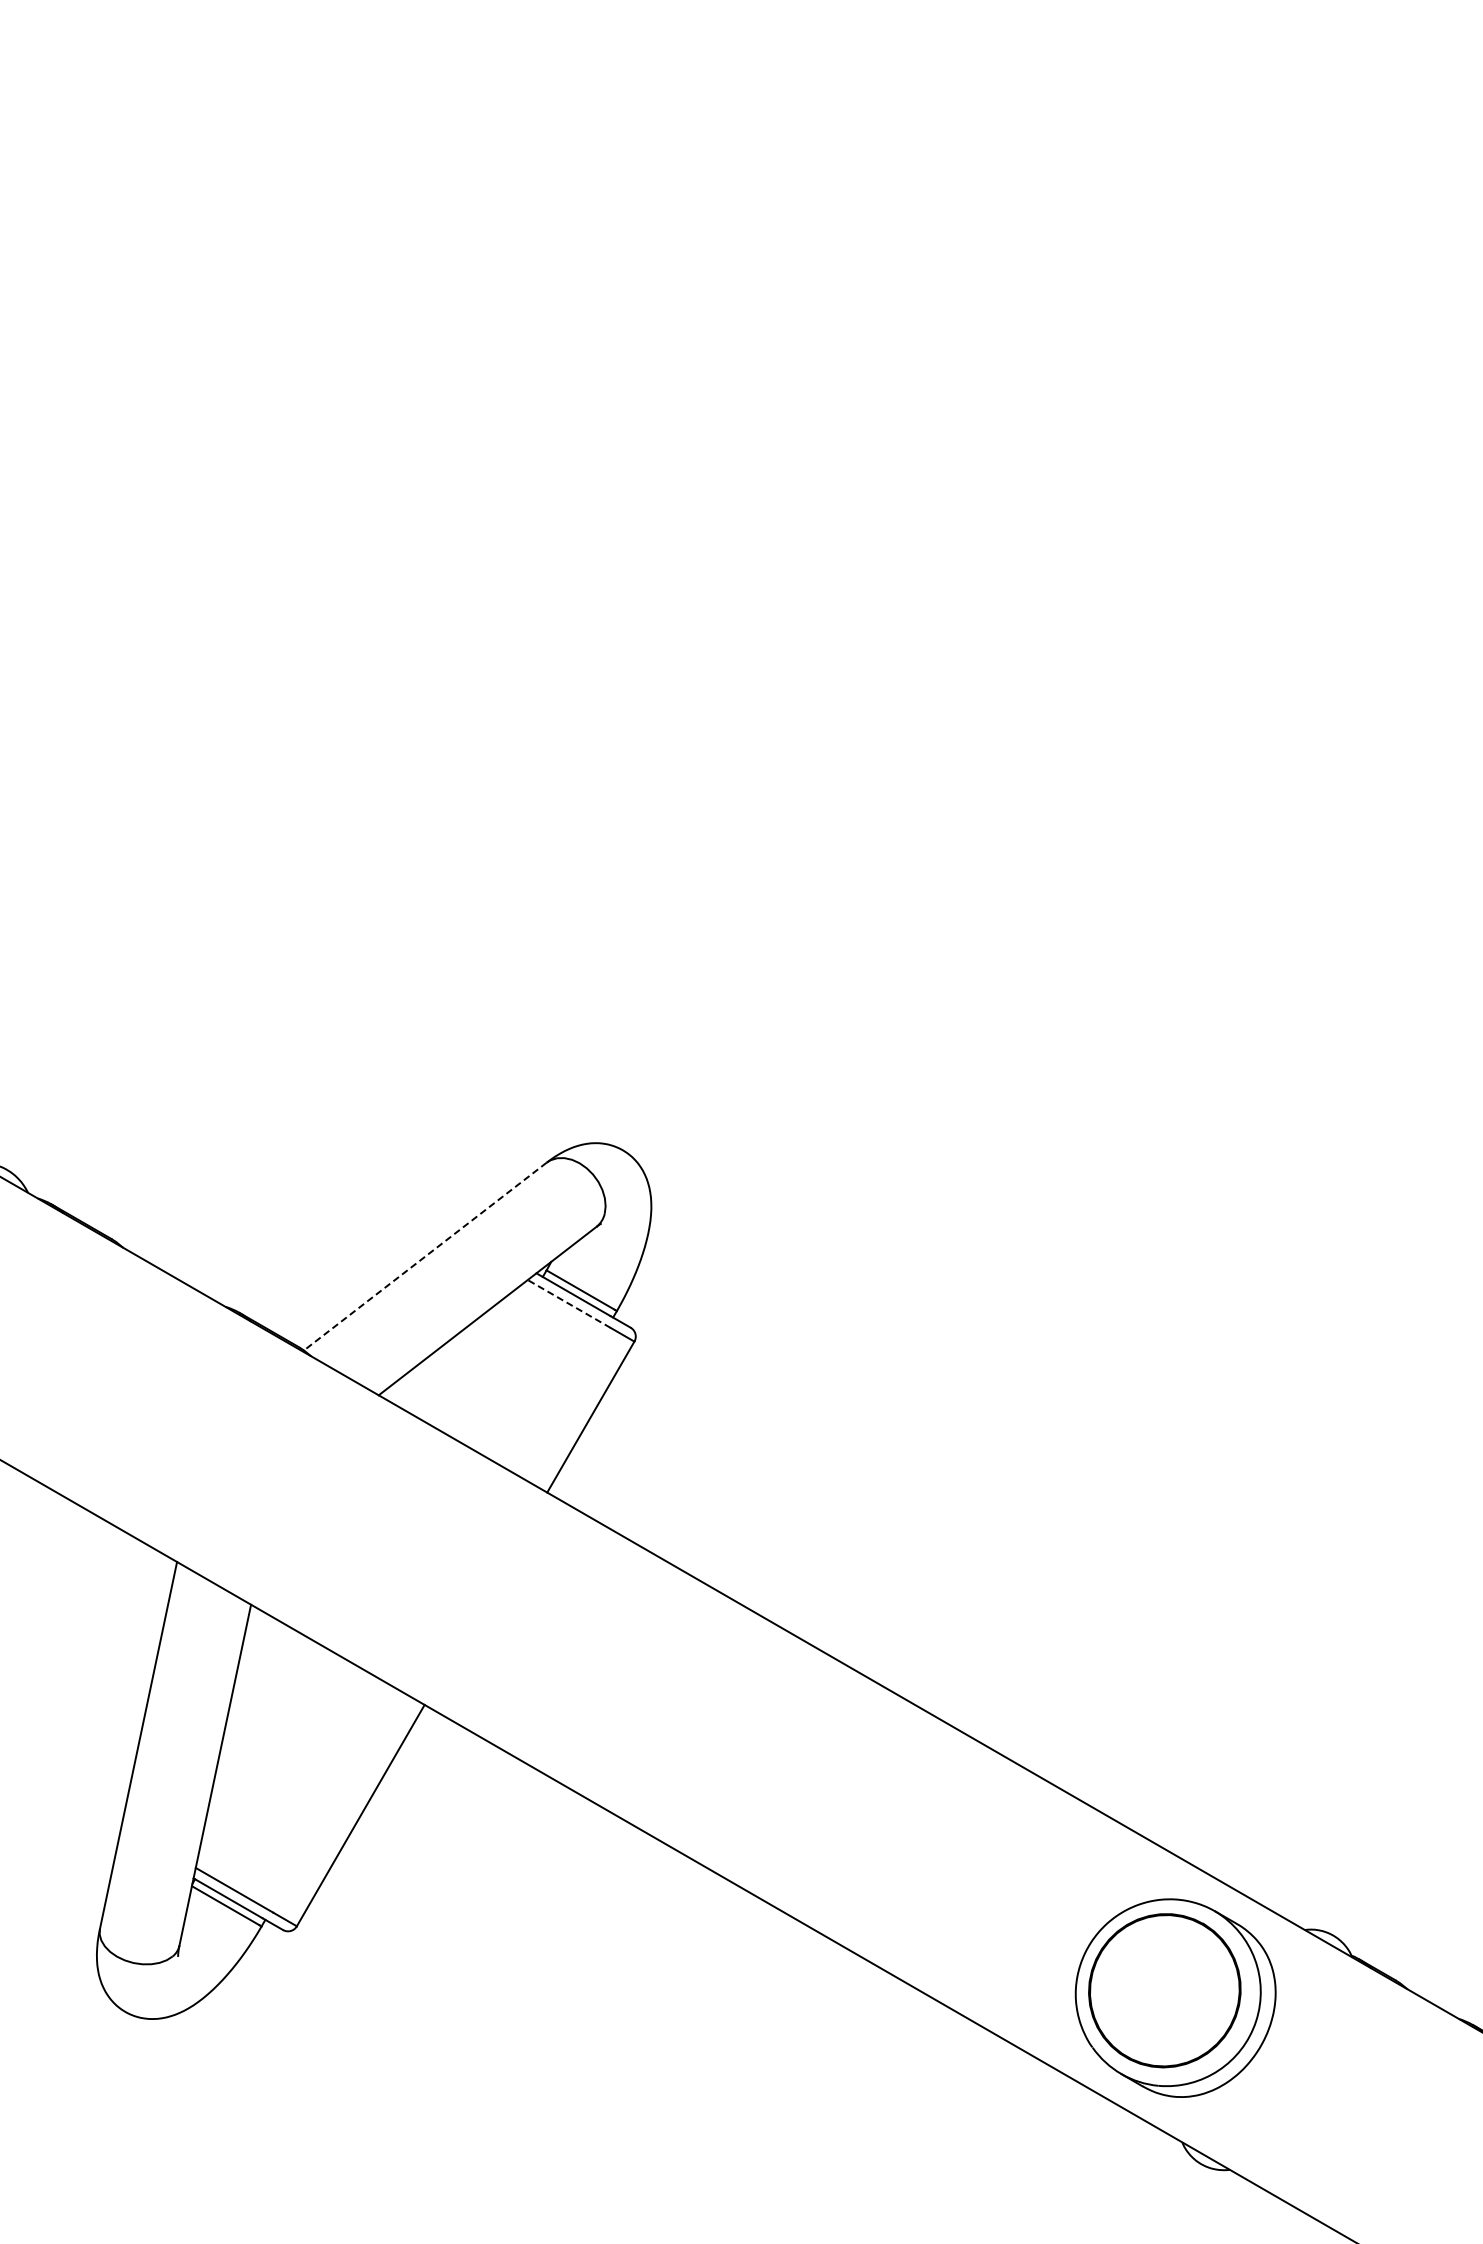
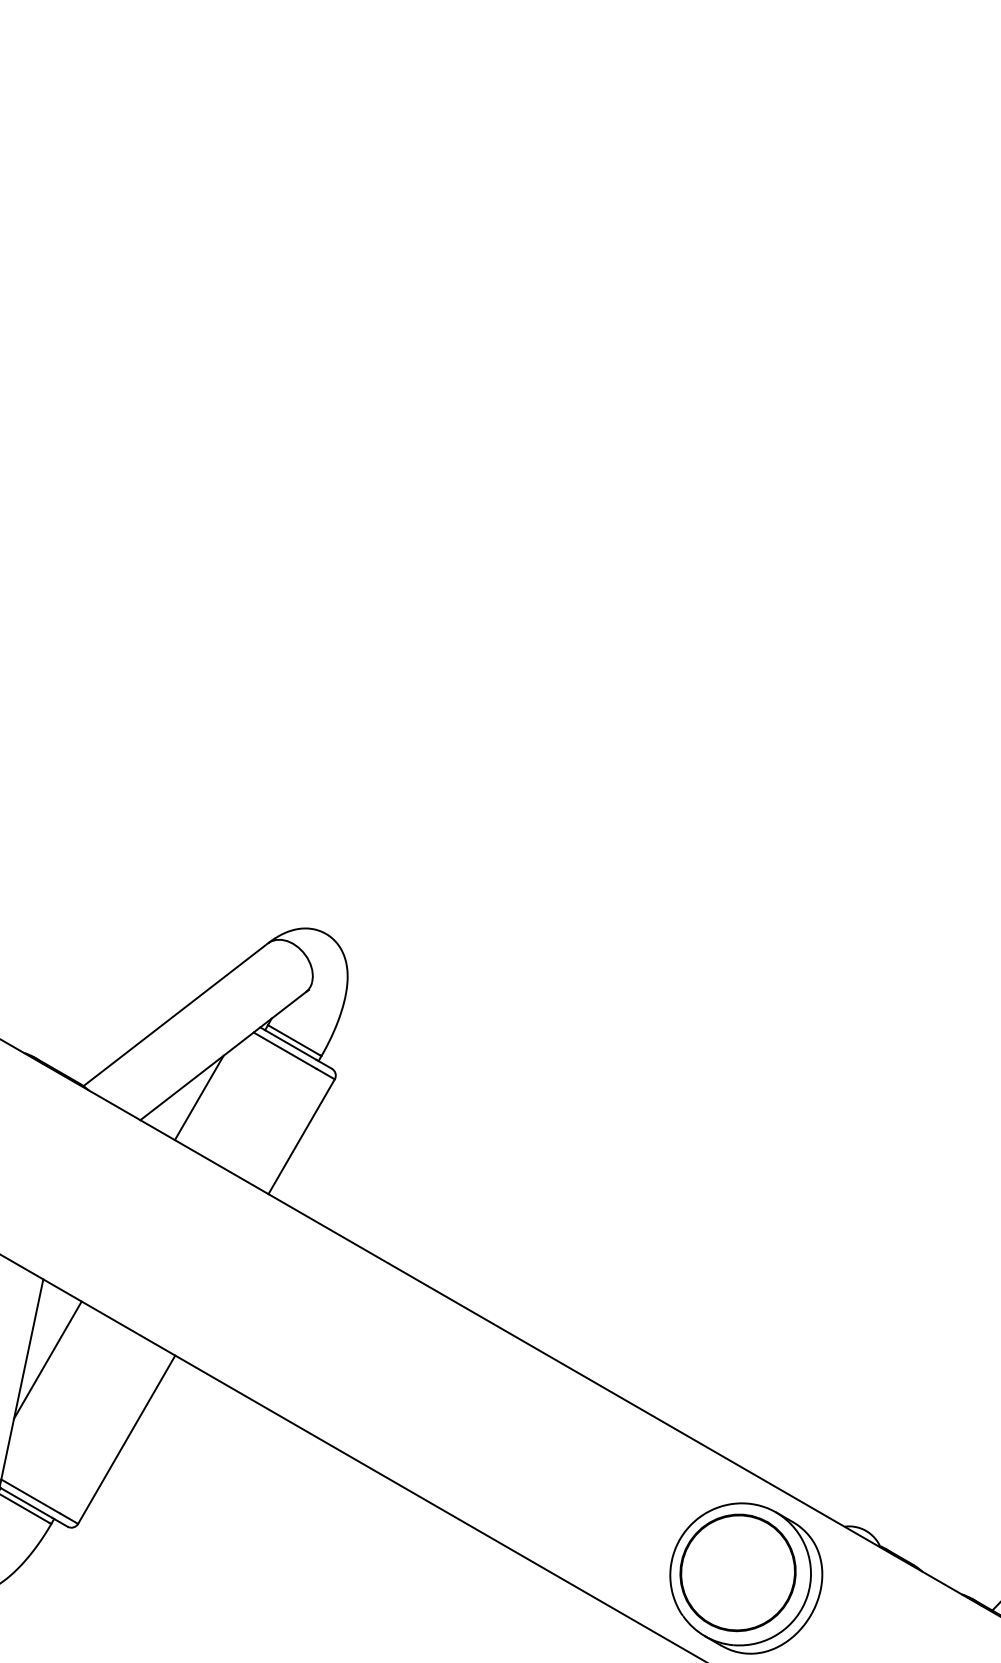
line: (425, 1256) -> (175, 1014), dashed -> solid
line: (569, 1304) -> (285, 1051), dashed -> solid
line: (456, 1365) -> (199, 1097), added
line: (256, 1710) -> (47, 1359), added

